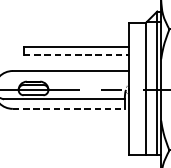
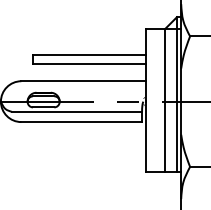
line: (76, 55) -> (89, 64), dashed -> solid
line: (69, 109) -> (82, 122), dashed -> solid

